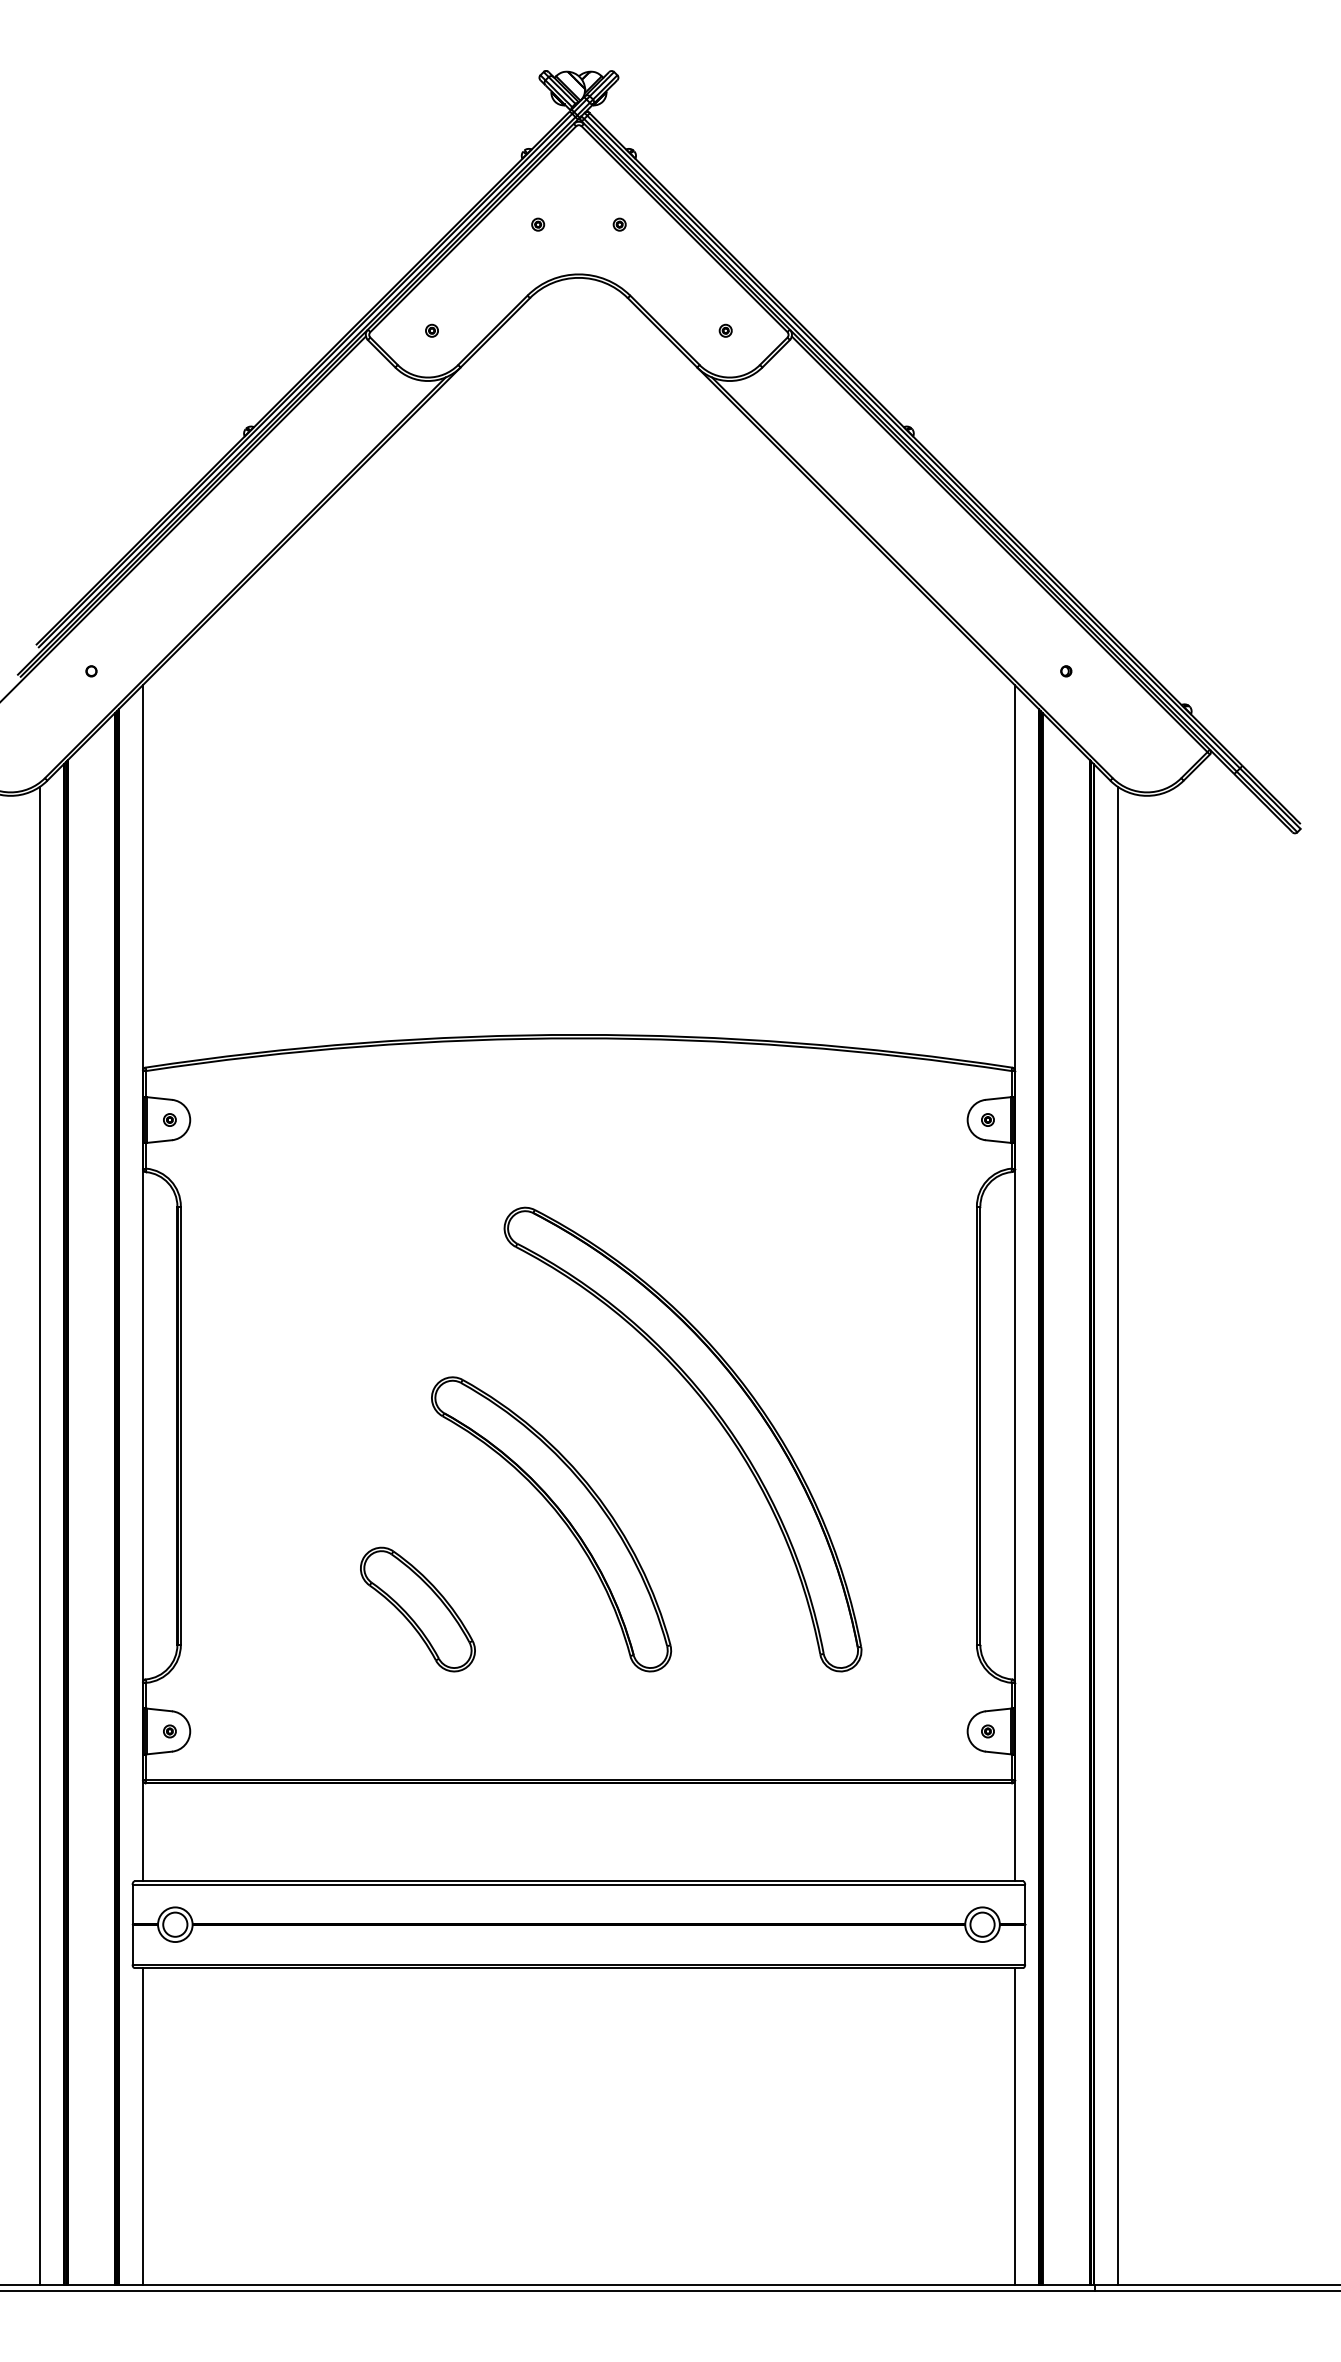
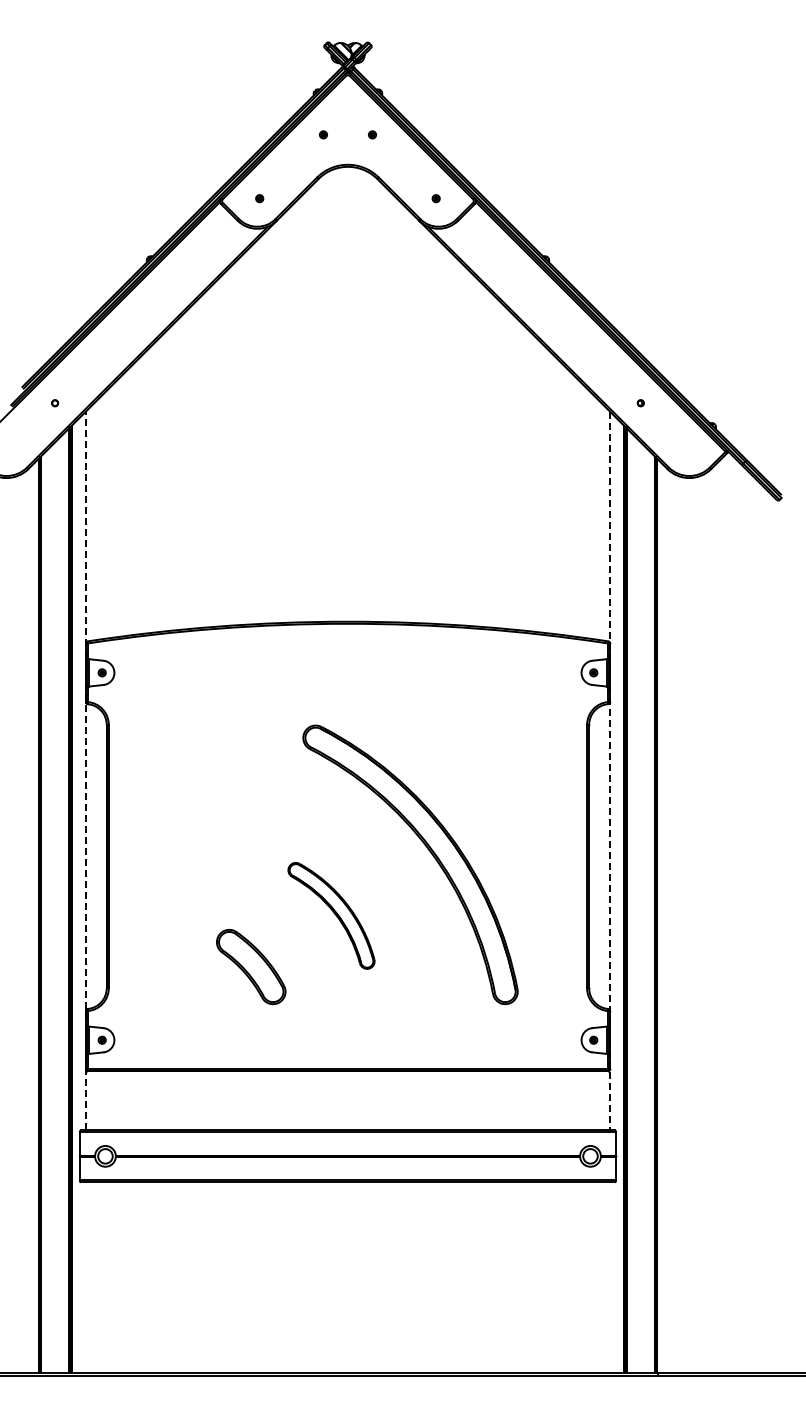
line: (143, 1282) -> (86, 770), solid -> dashed
line: (1014, 1284) -> (609, 771), solid -> dashed
part: (551, 1523) -> (331, 915), size x0.6
line: (40, 1535) -> (24, 922), removed
line: (1117, 1535) -> (671, 922), removed
line: (143, 2126) -> (86, 1277), removed
line: (1014, 2126) -> (609, 1277), removed

